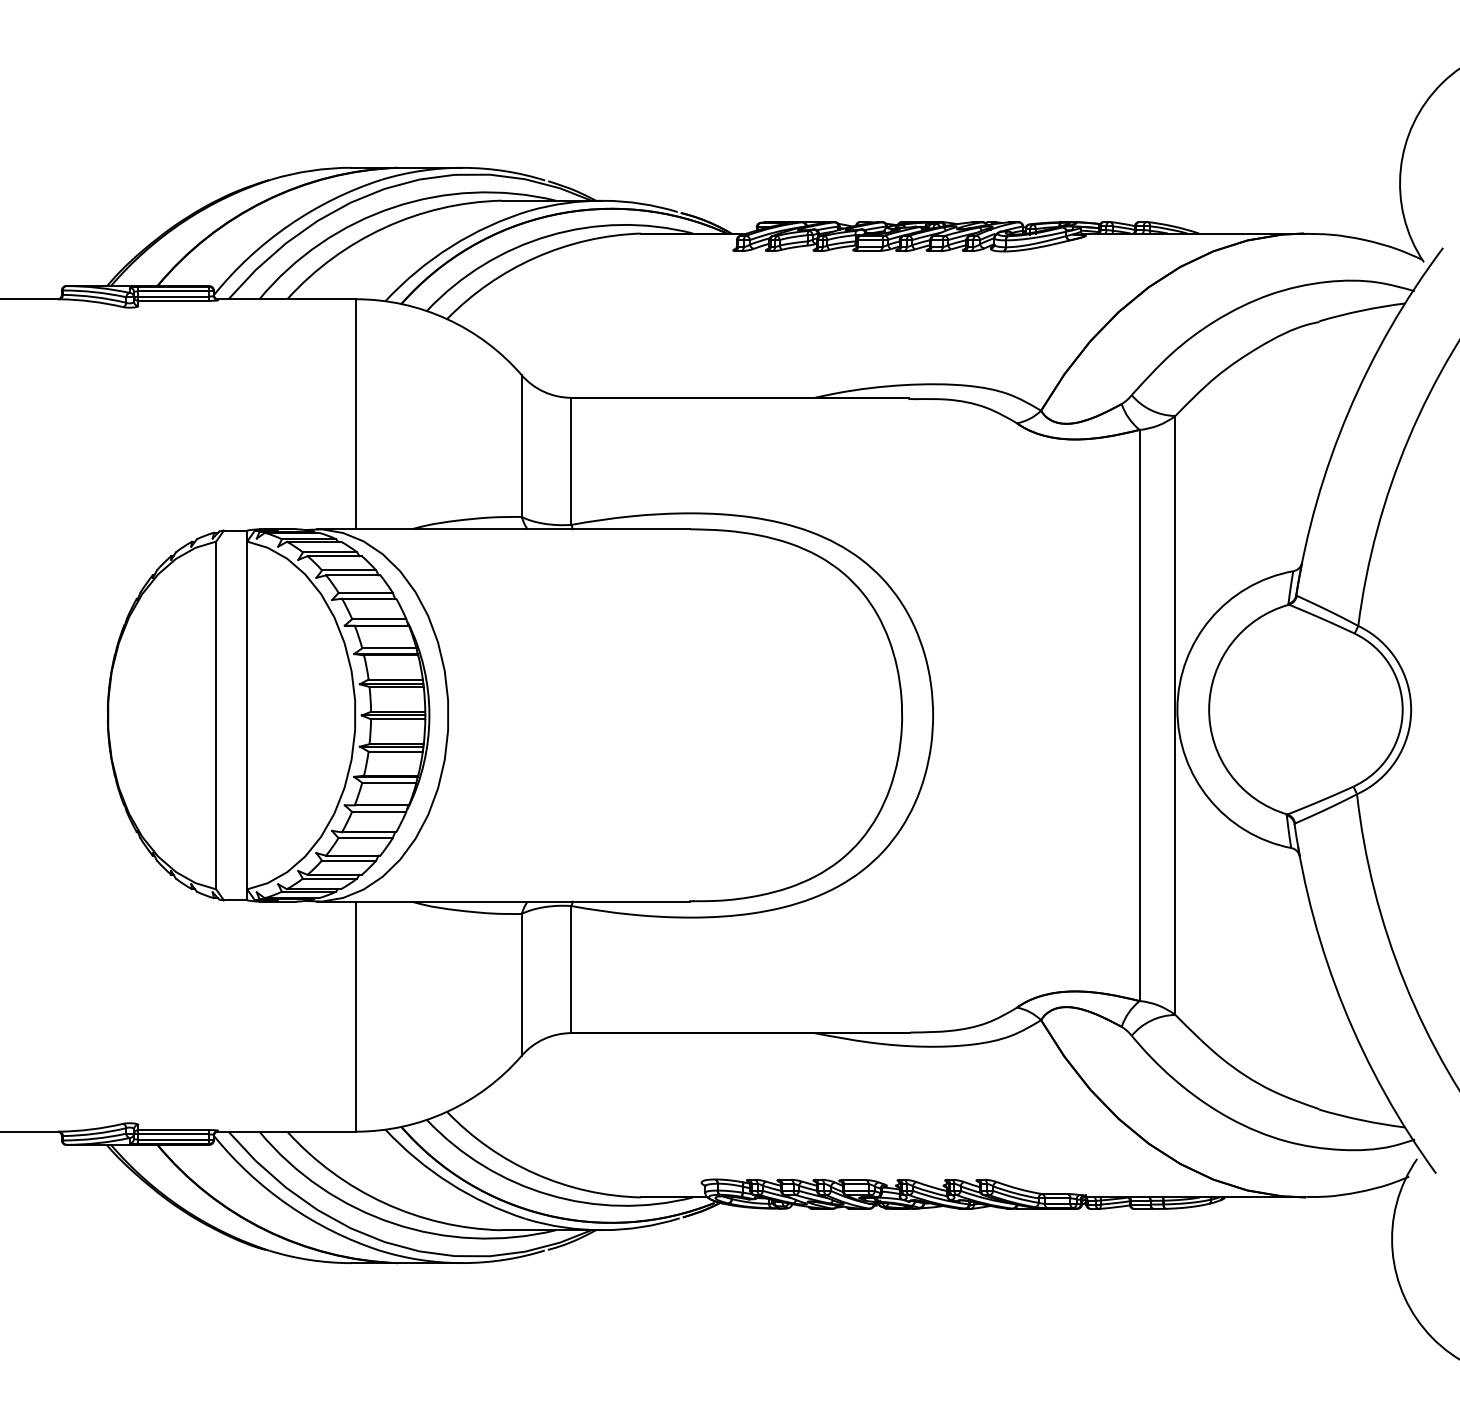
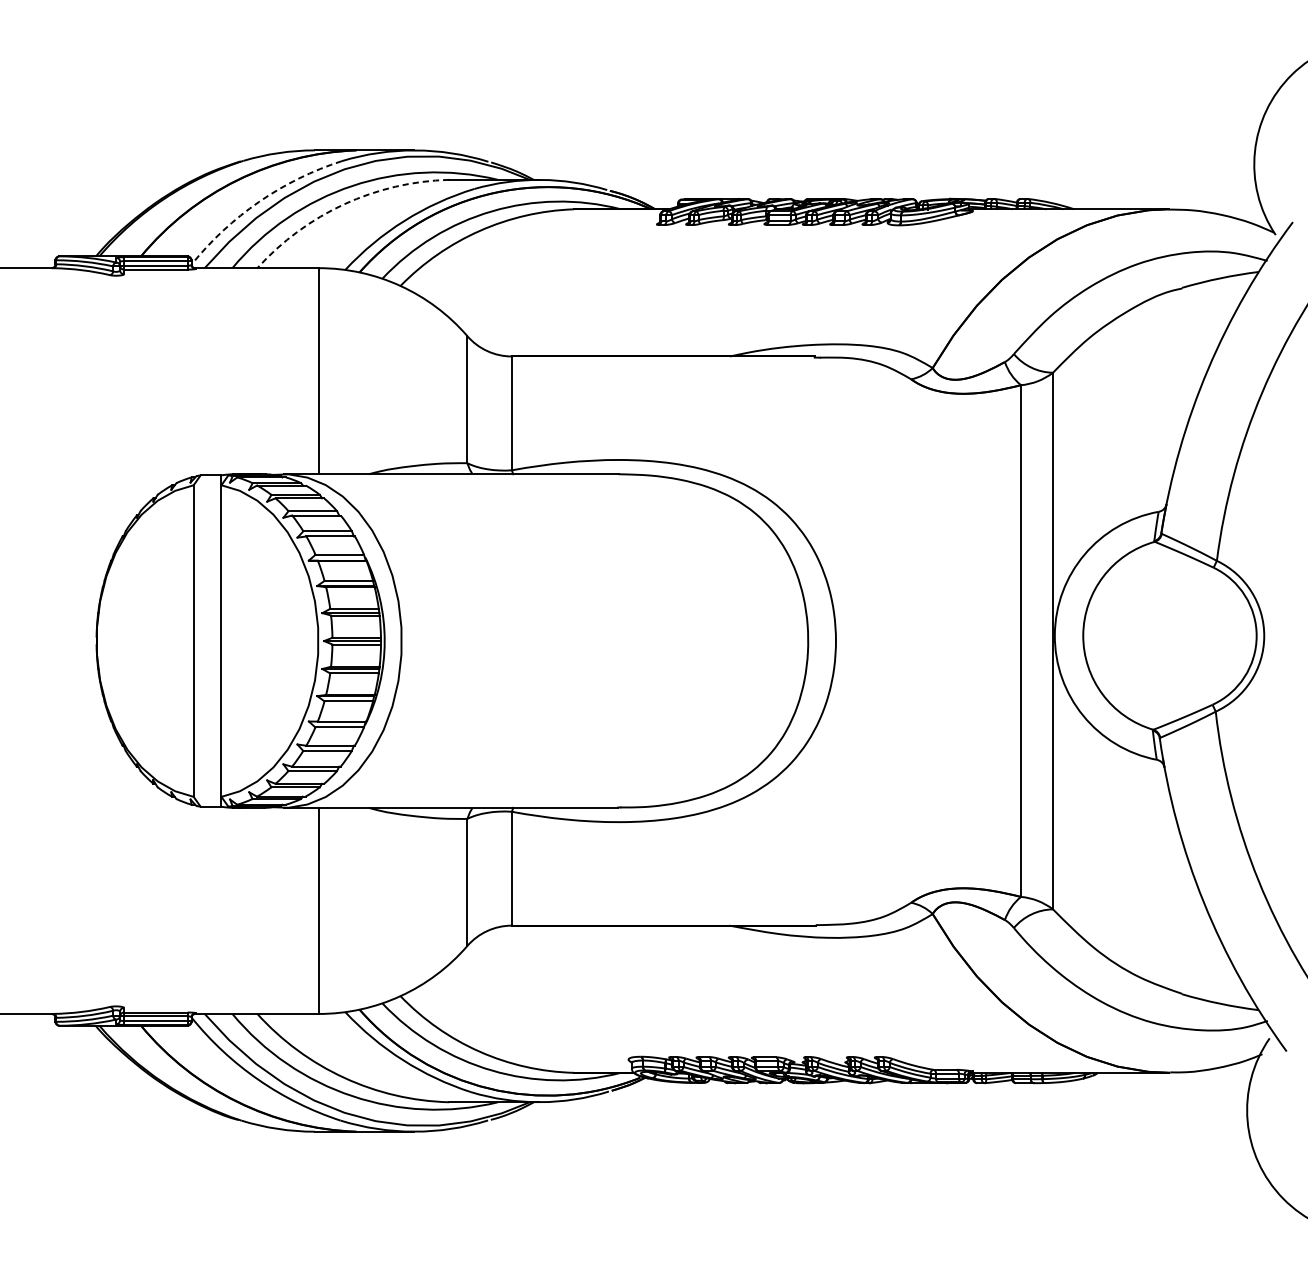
arc: (289, 225) -> (259, 202), solid -> dashed
arc: (384, 227) -> (344, 203), solid -> dashed

